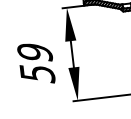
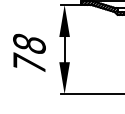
text: (36, 63) -> (29, 54), 59 -> 78

